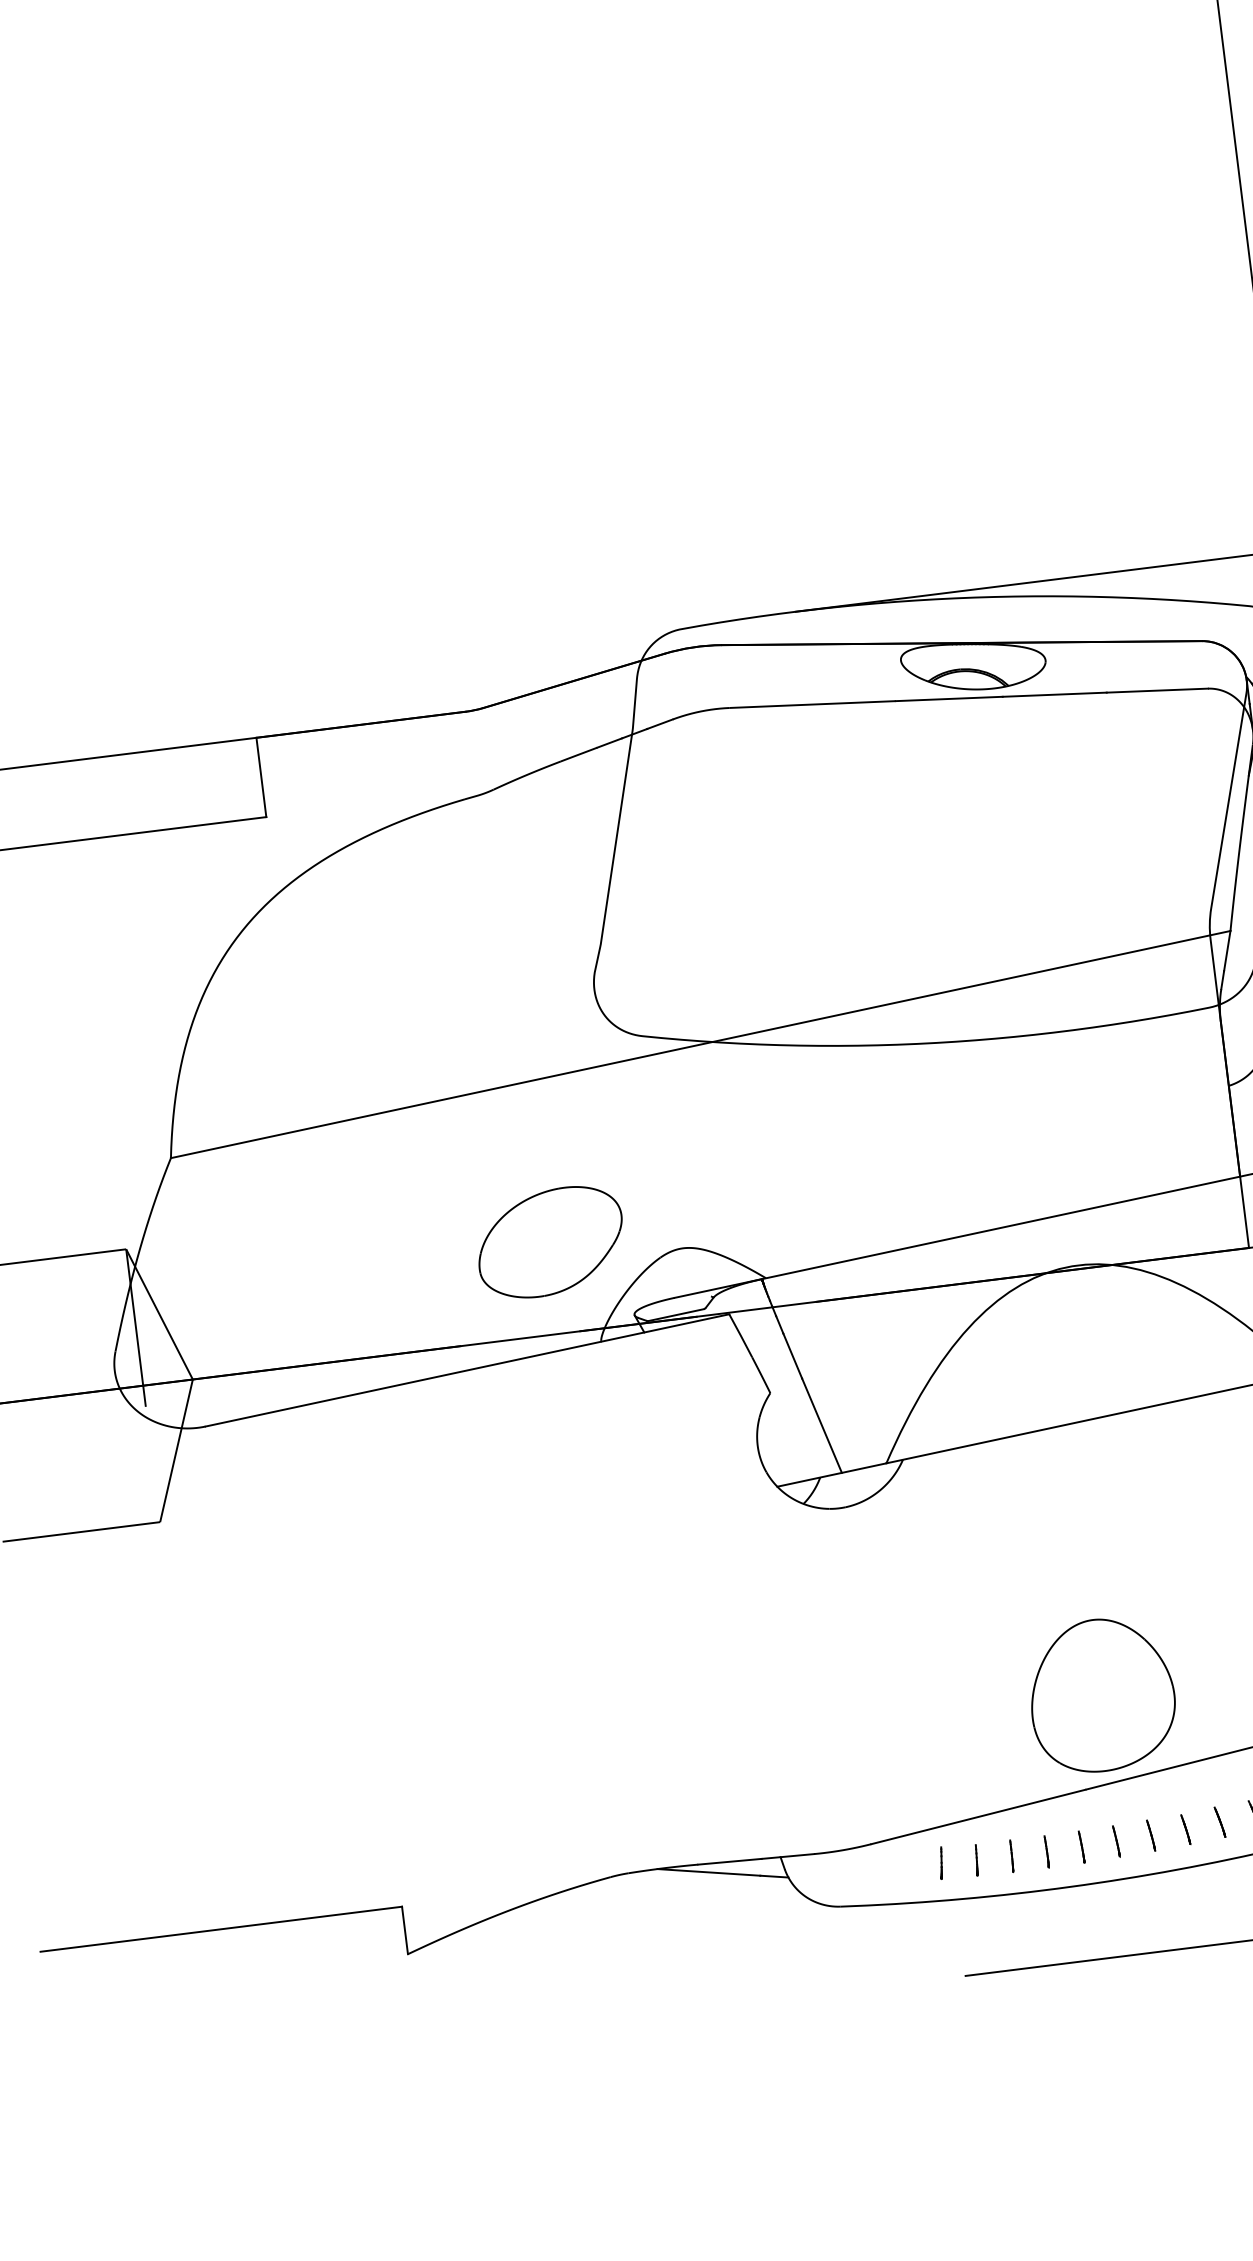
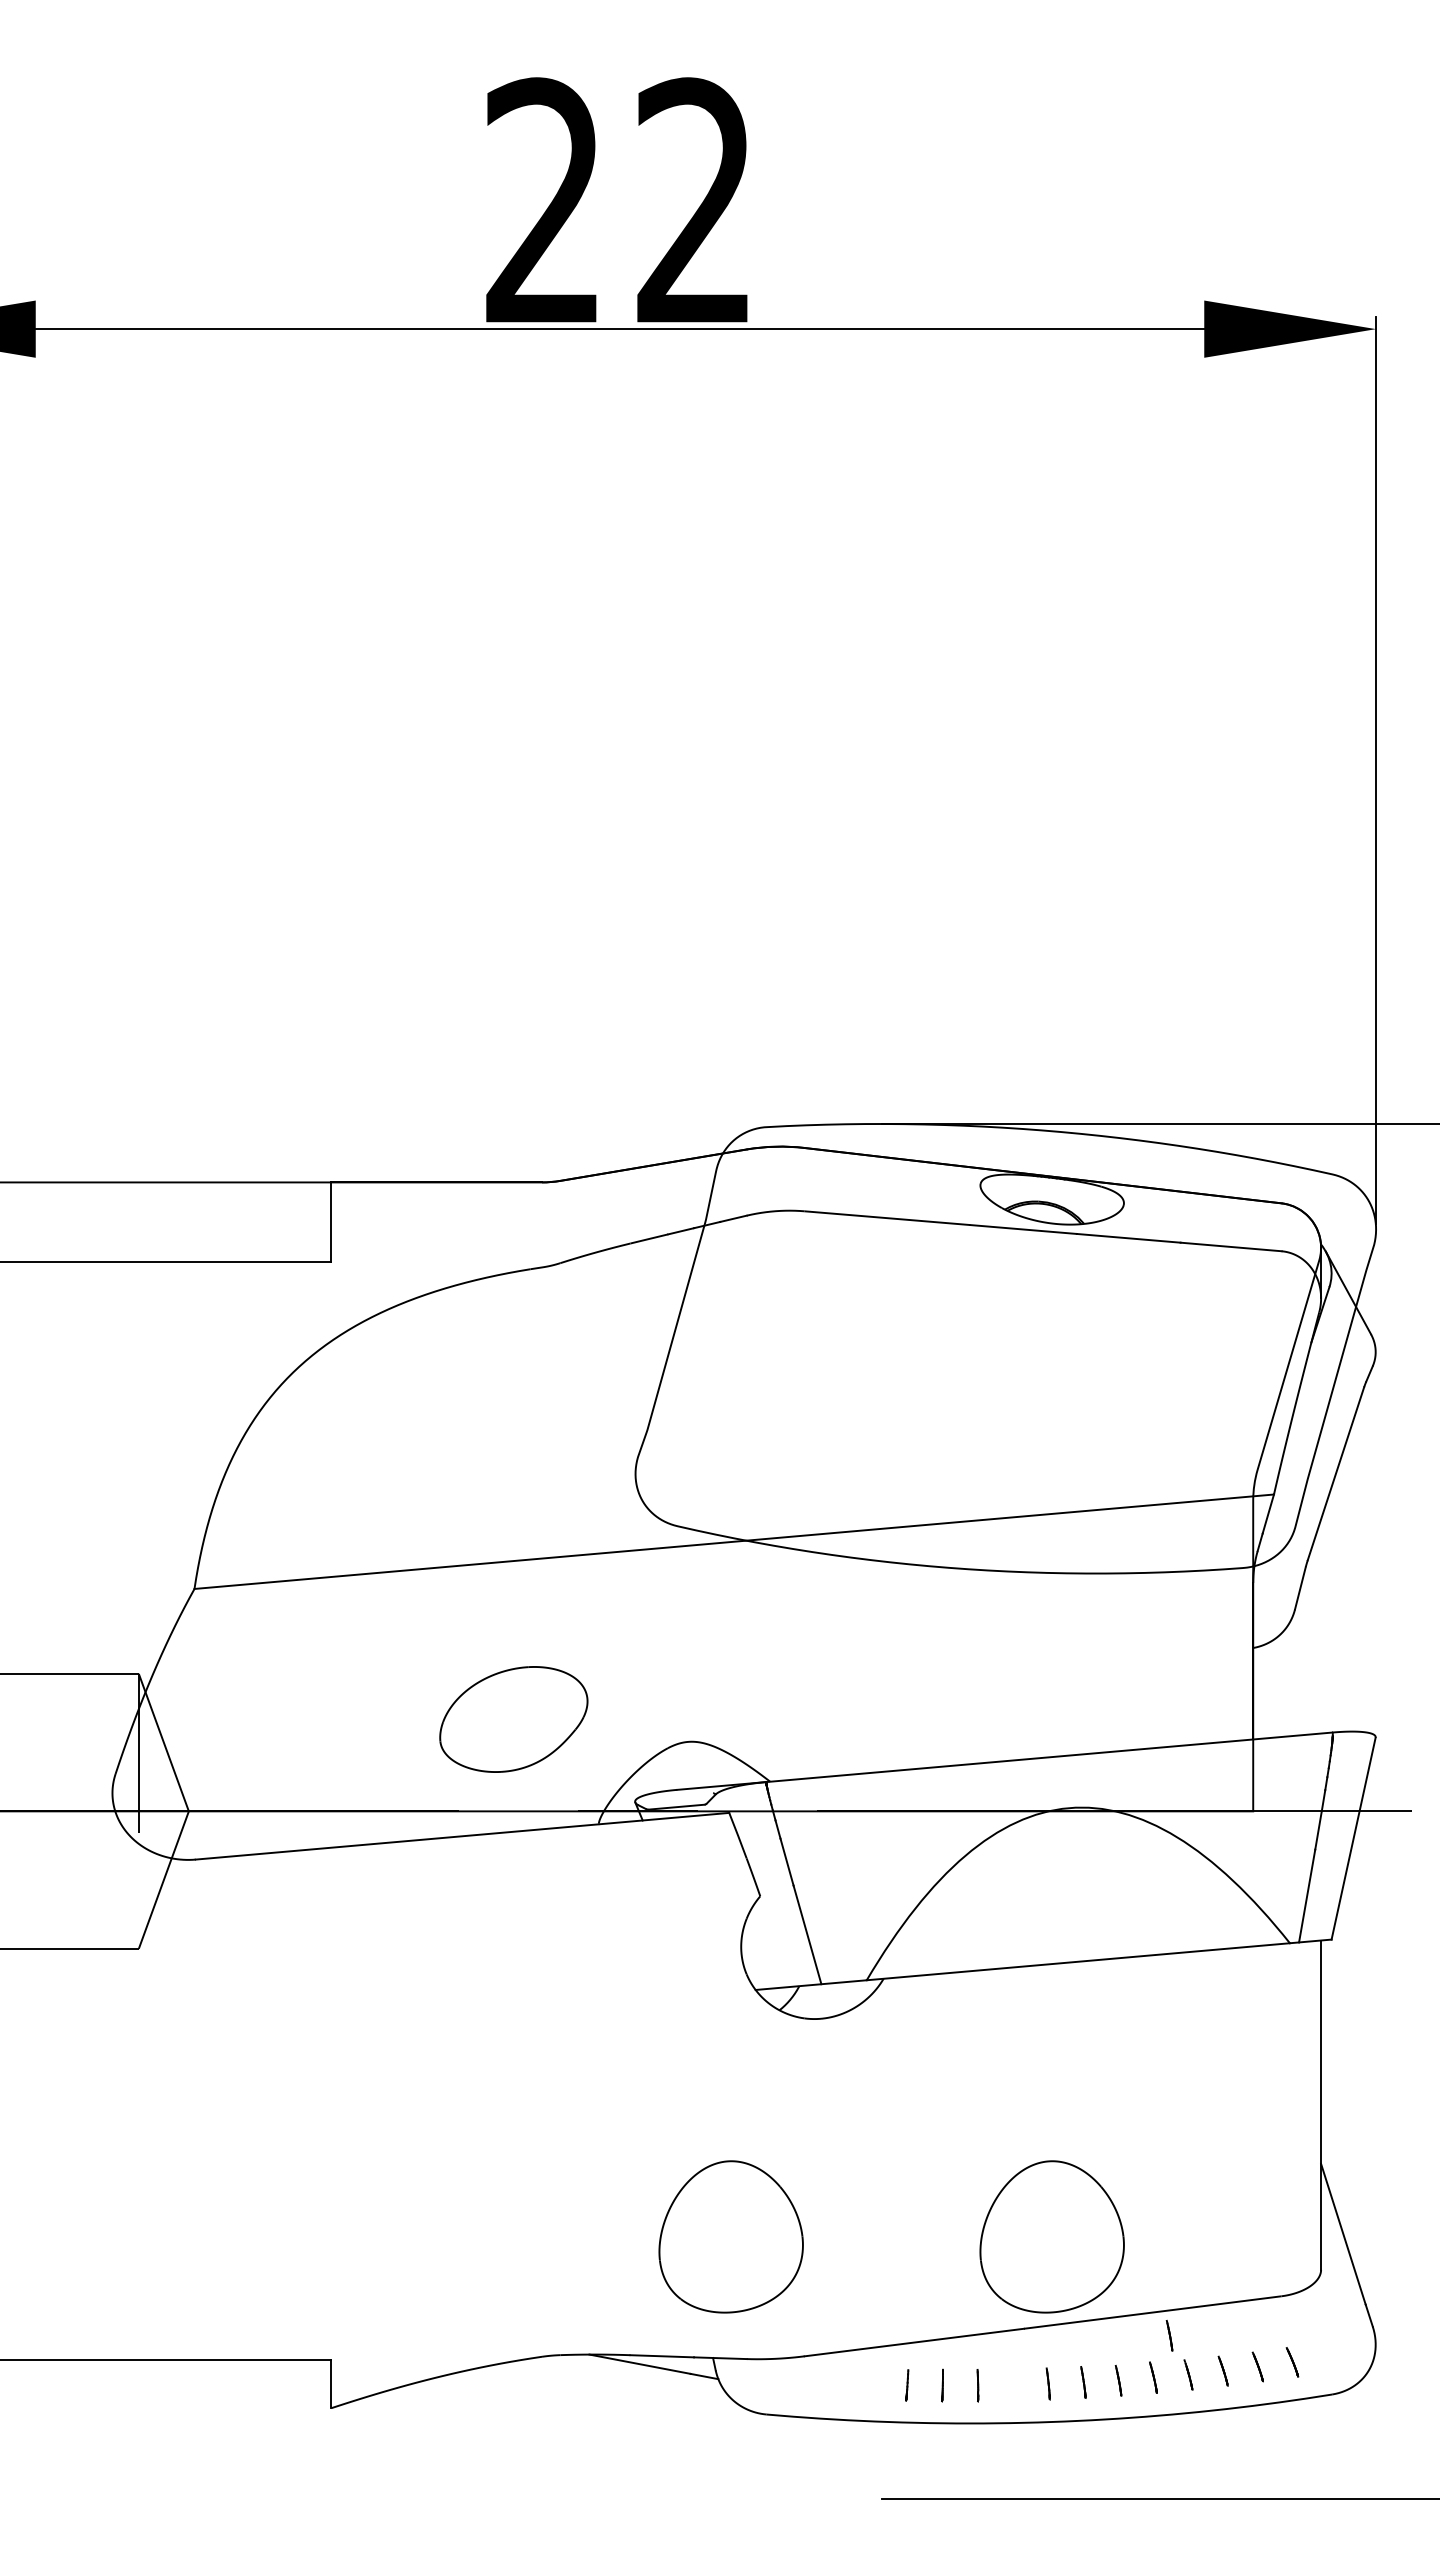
part: (550, 1242) -> (513, 1719), moved
part: (782, 1734) -> (730, 2236), added
line: (1230, 1778) -> (1169, 2335), added
line: (1081, 1847) -> (1012, 2385), removed
line: (940, 1862) -> (871, 2383), removed

